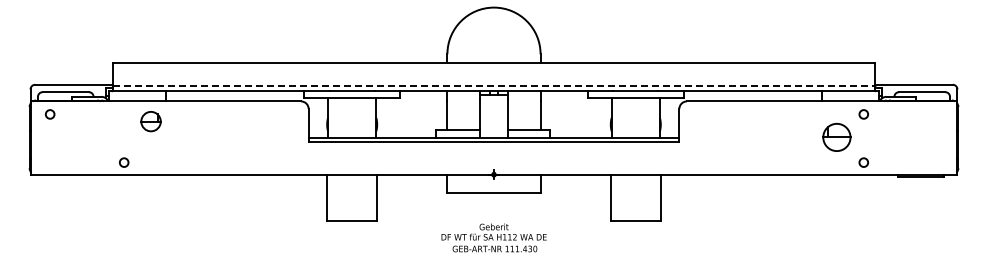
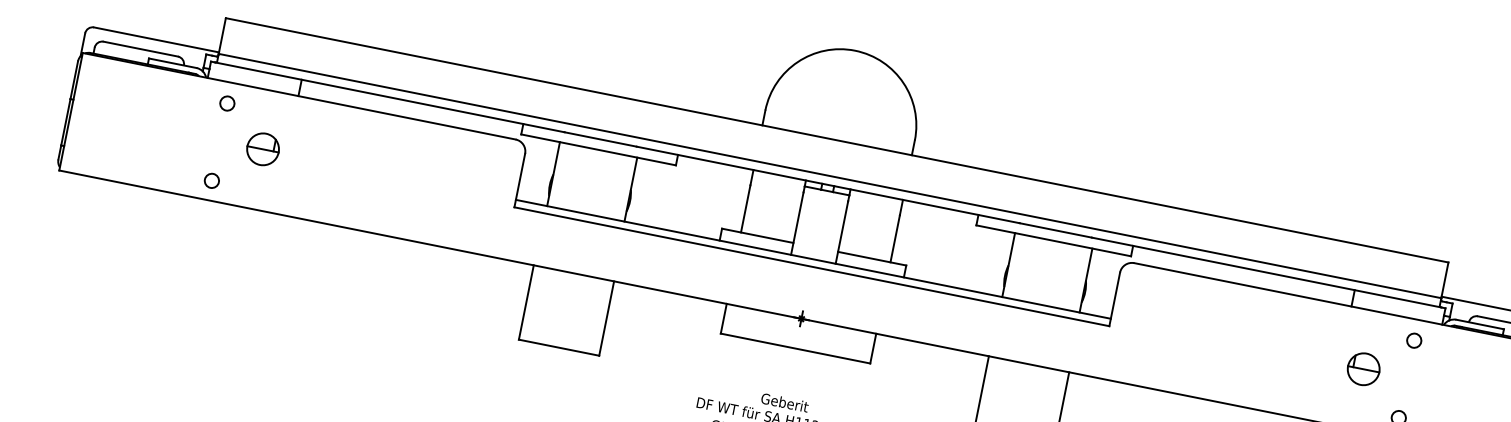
line: (494, 85) -> (830, 175), dashed -> solid
circle: (49, 114) -> (226, 103), moved
part: (150, 121) -> (262, 148), moved
part: (836, 137) -> (1363, 368), size x0.71

